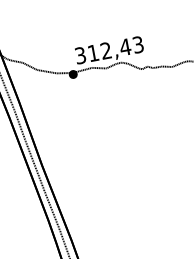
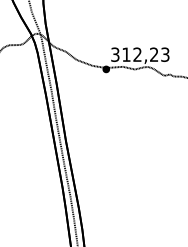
text: (124, 47) -> (153, 54), 312,43 -> 312,23

